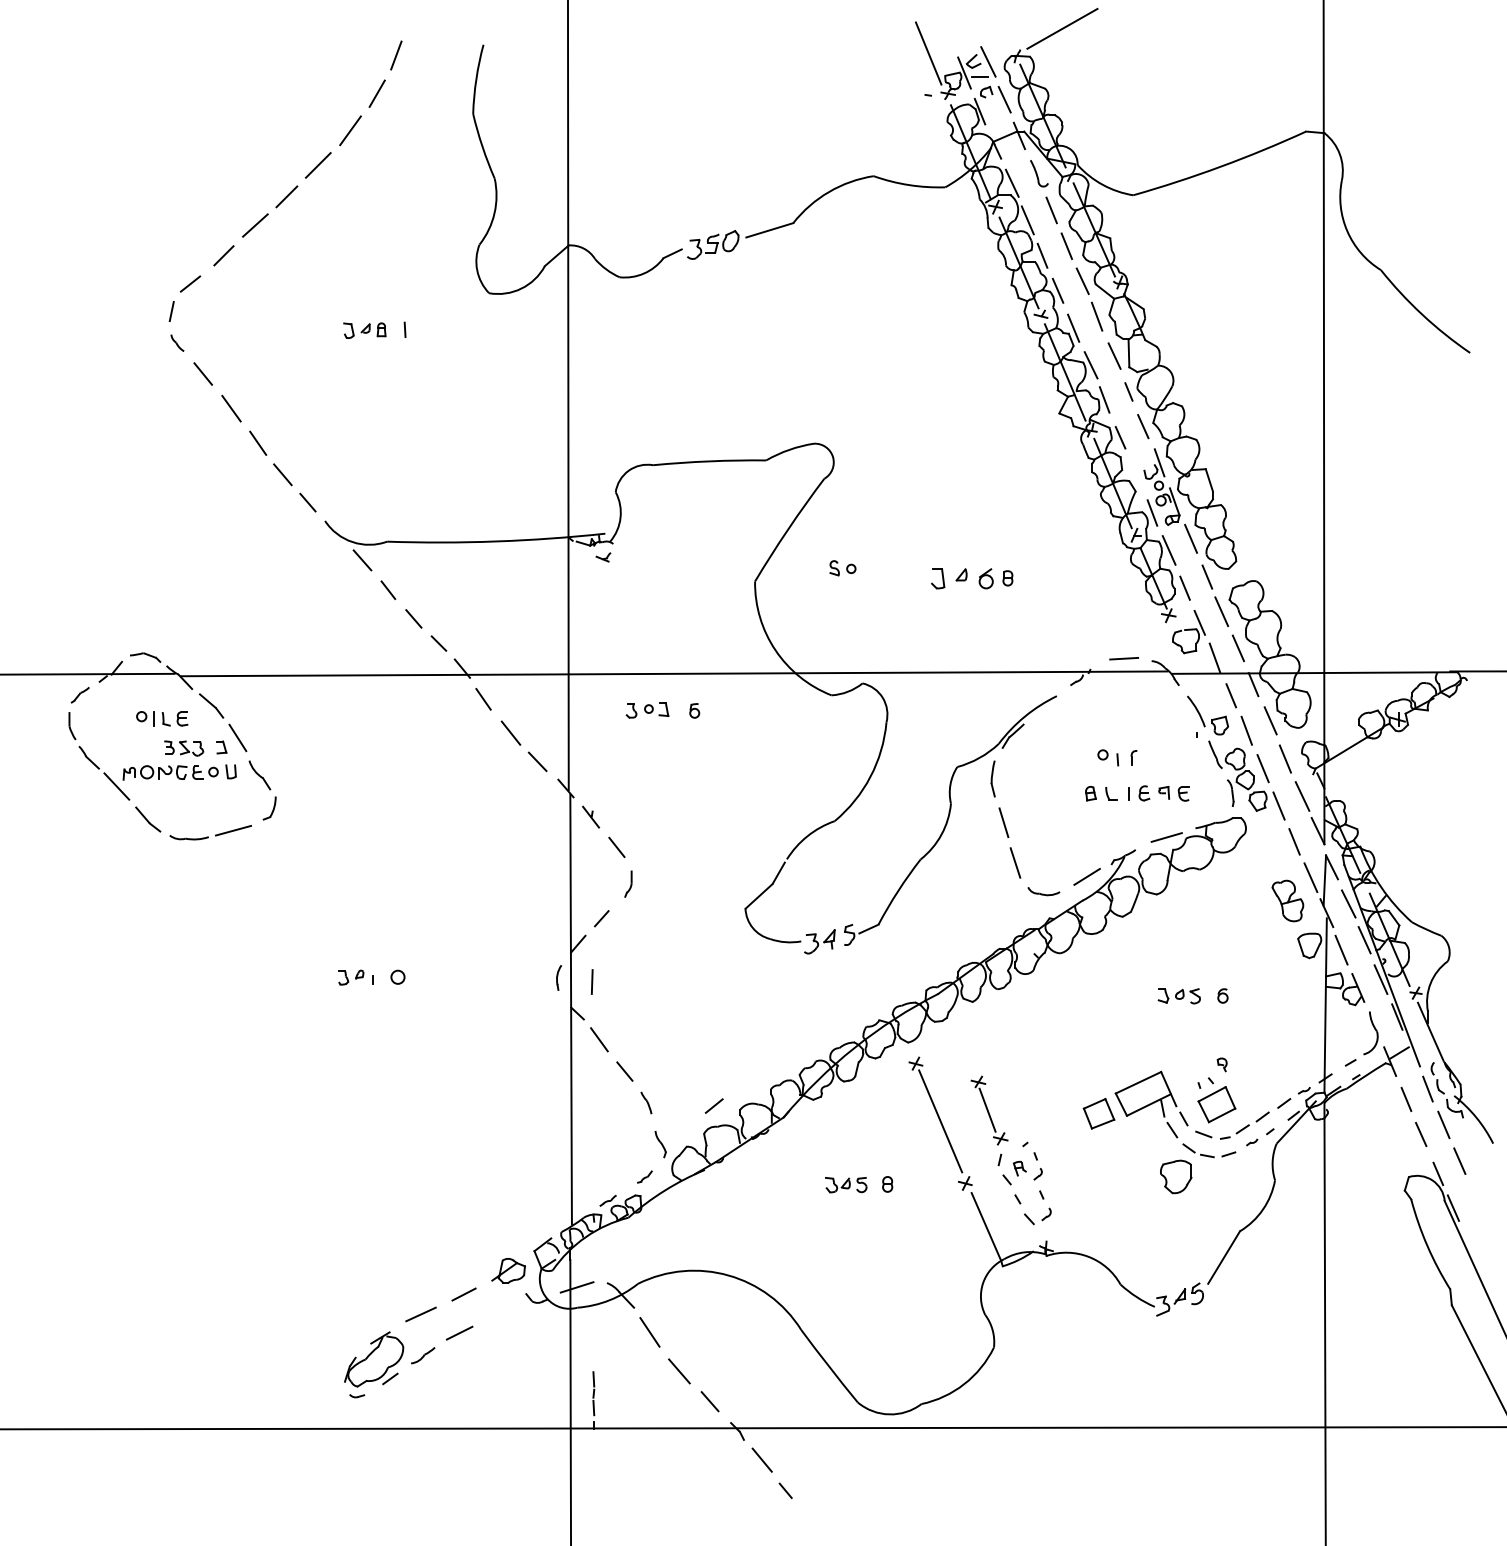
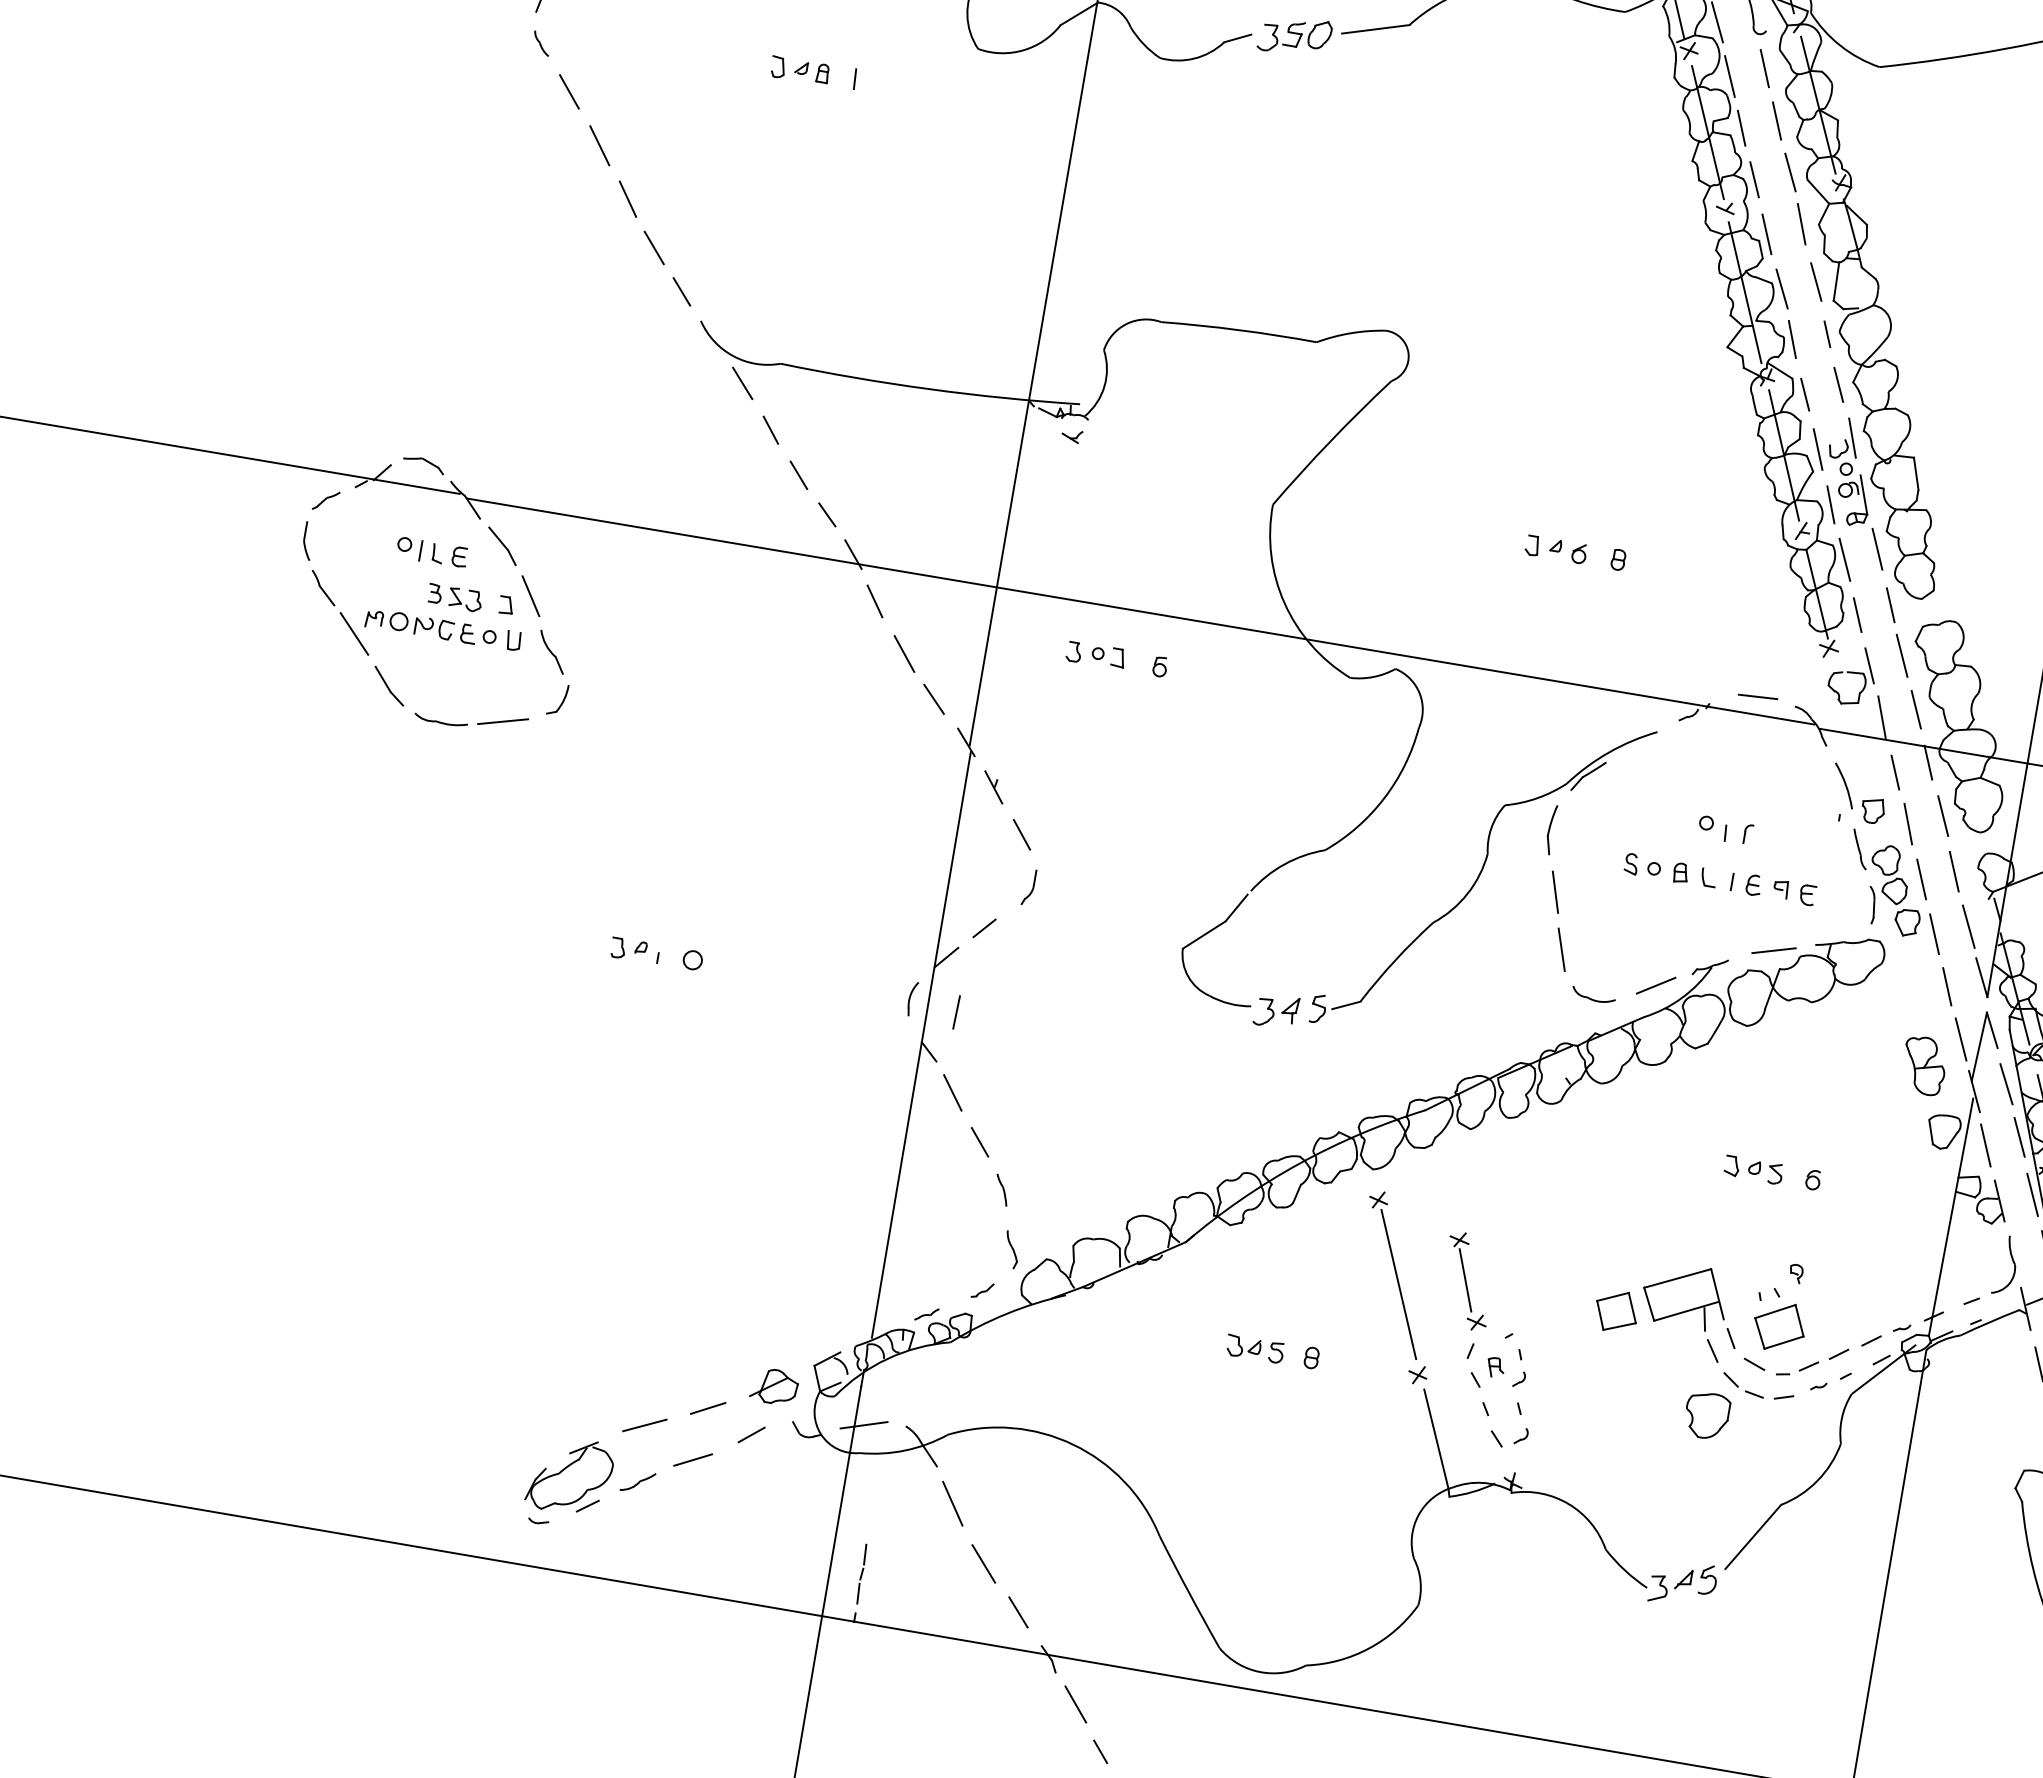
line: (1136, 475) -> (1818, 449), added
part: (842, 568) -> (1642, 866), moved
part: (961, 578) -> (1555, 549), size x0.71
line: (713, 1105) -> (750, 1433), moved

